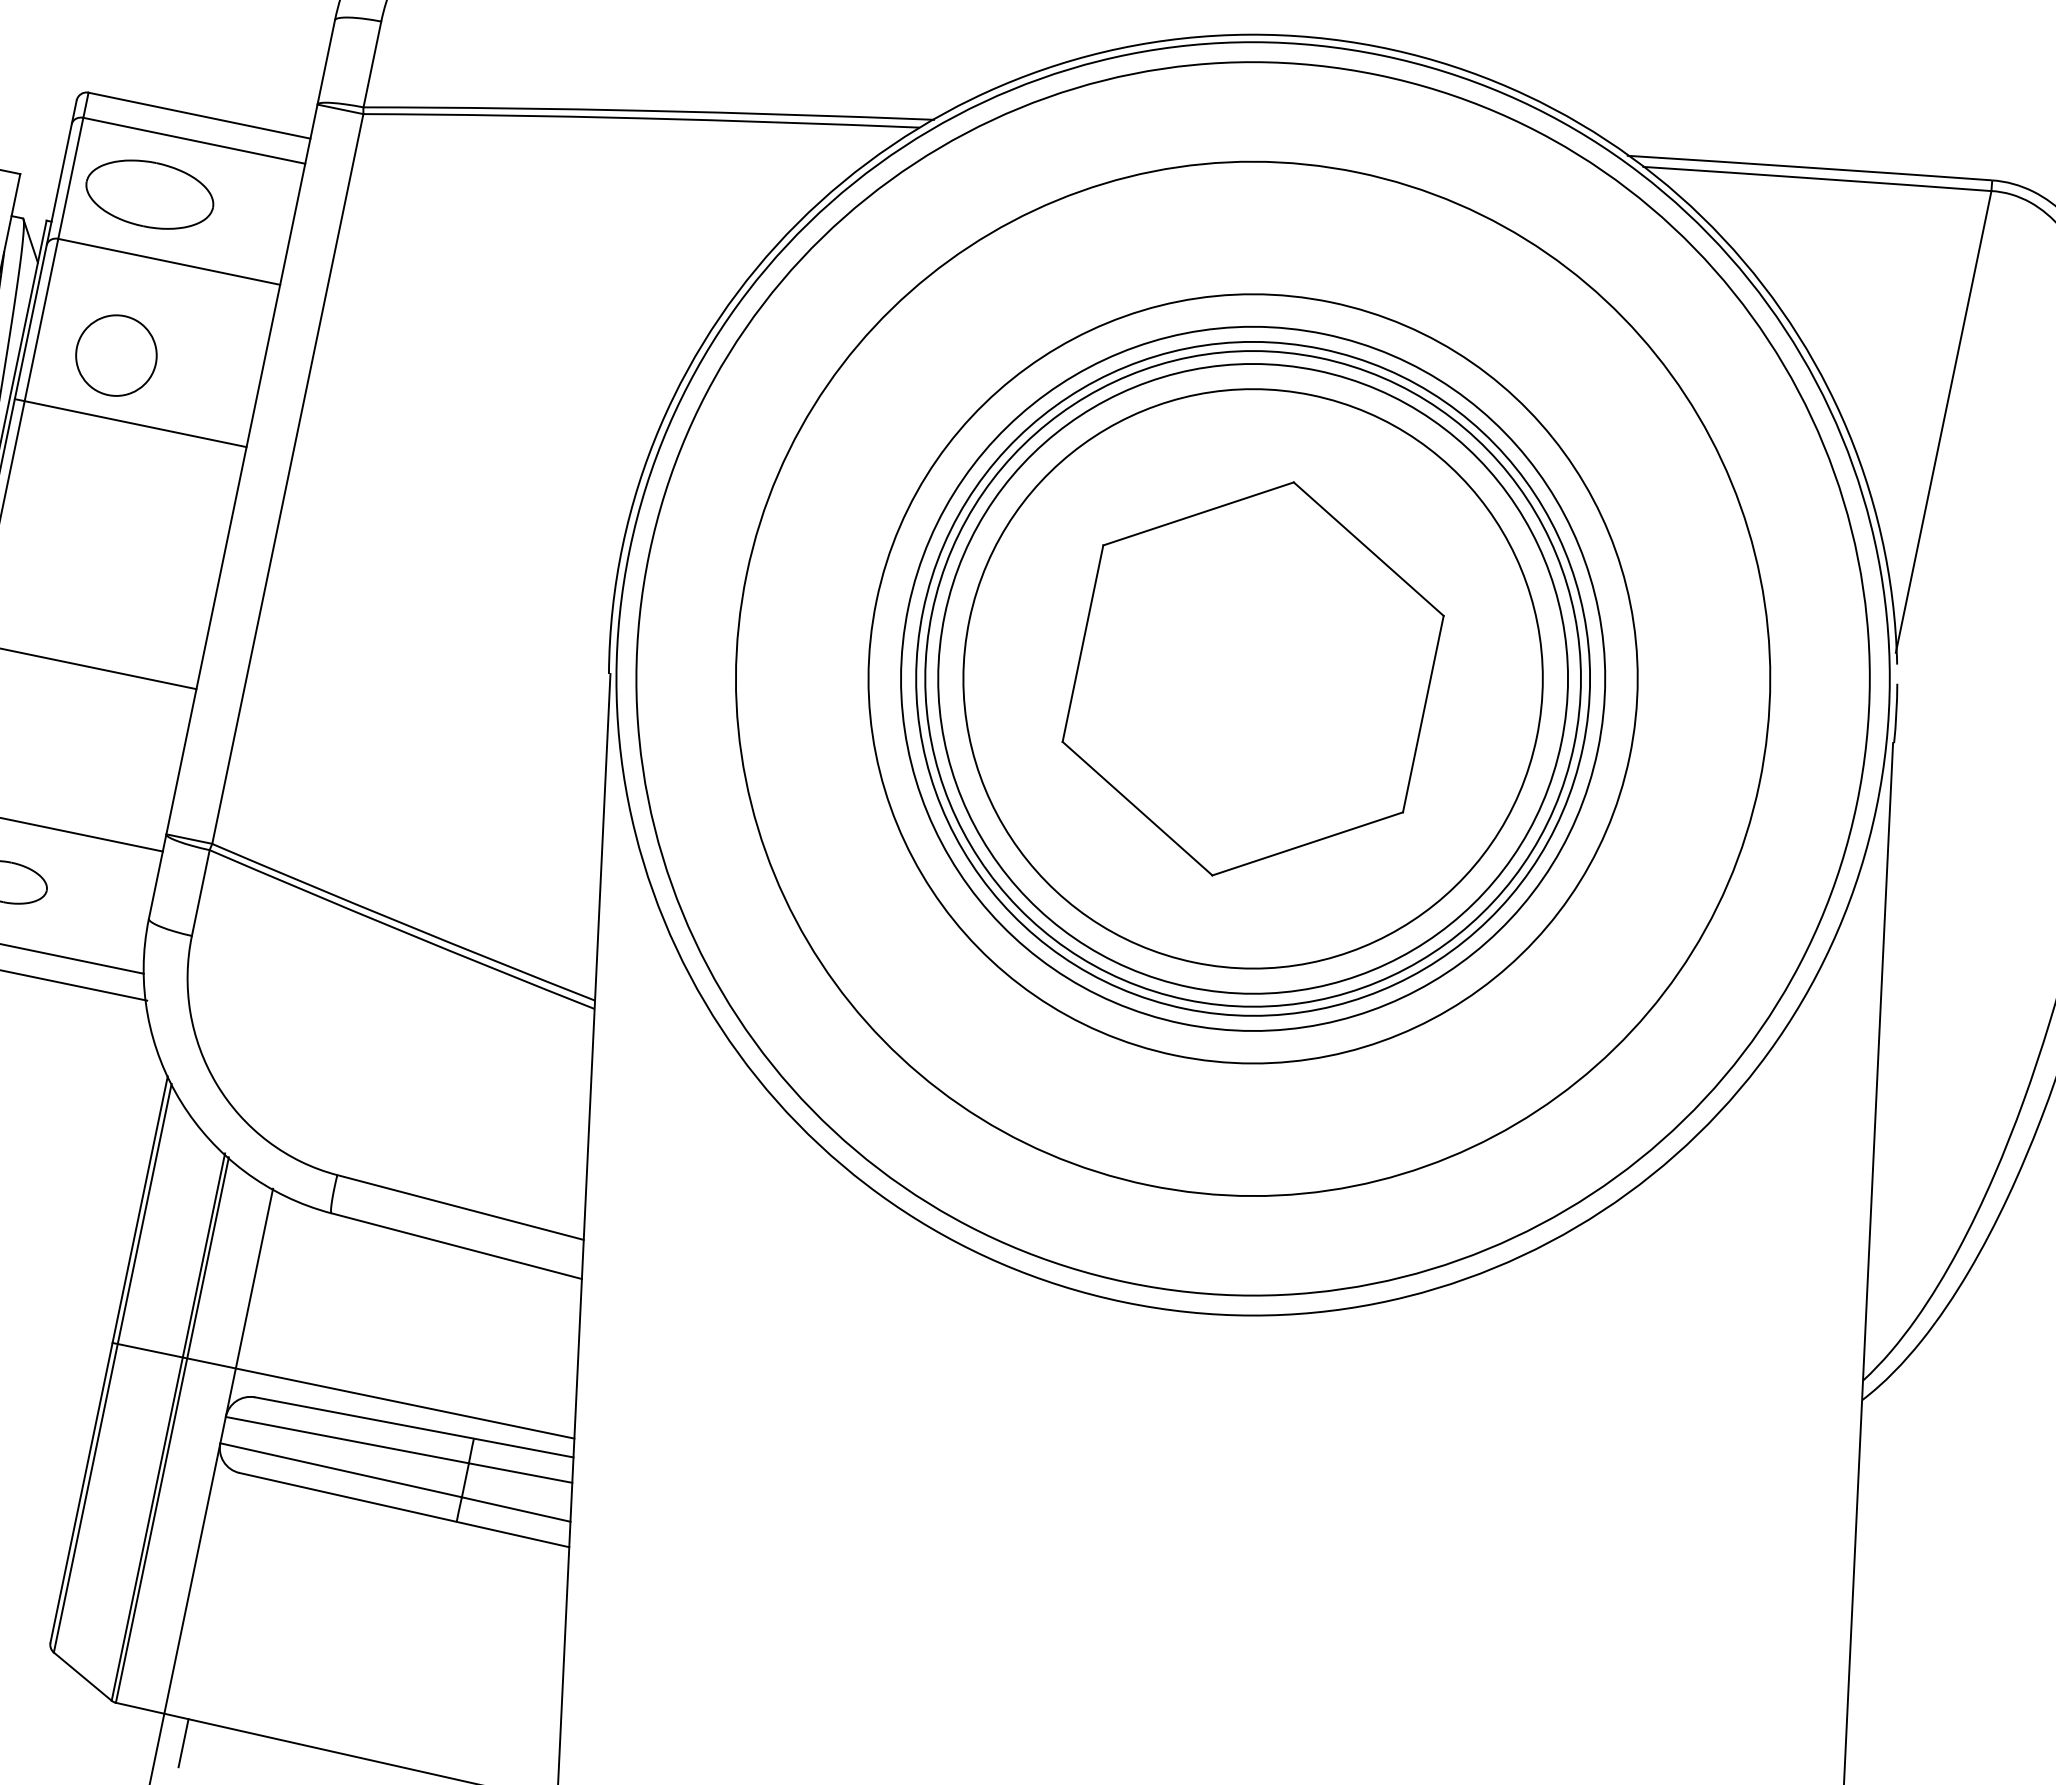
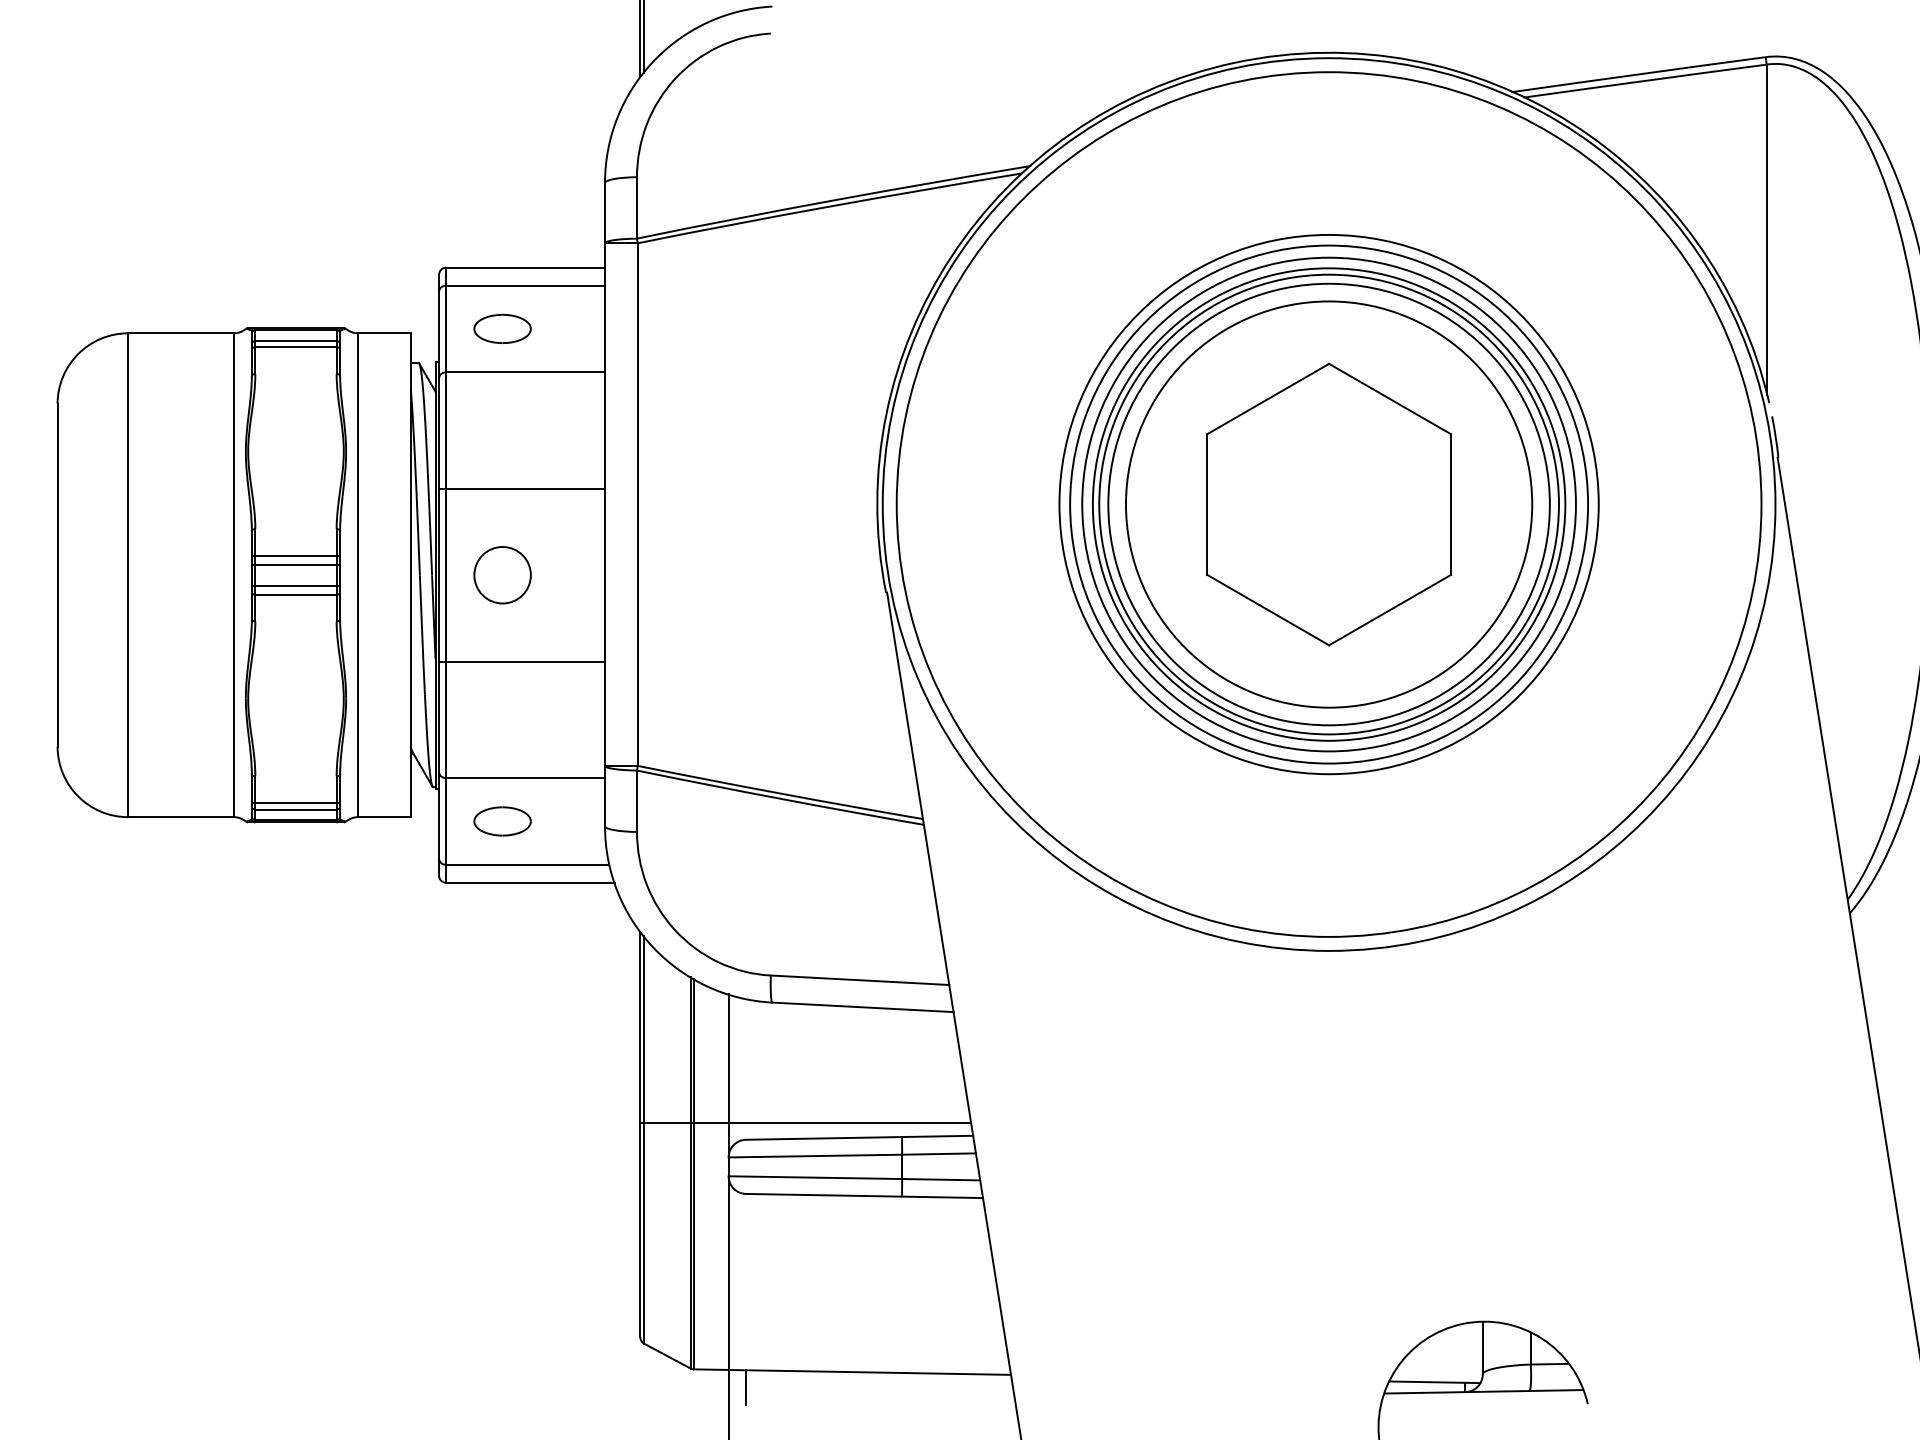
part: (149, 193) -> (502, 328), size x0.62
circle: (116, 355) -> (502, 575), moved
circle: (1253, 678) -> (1329, 504), size x0.71

